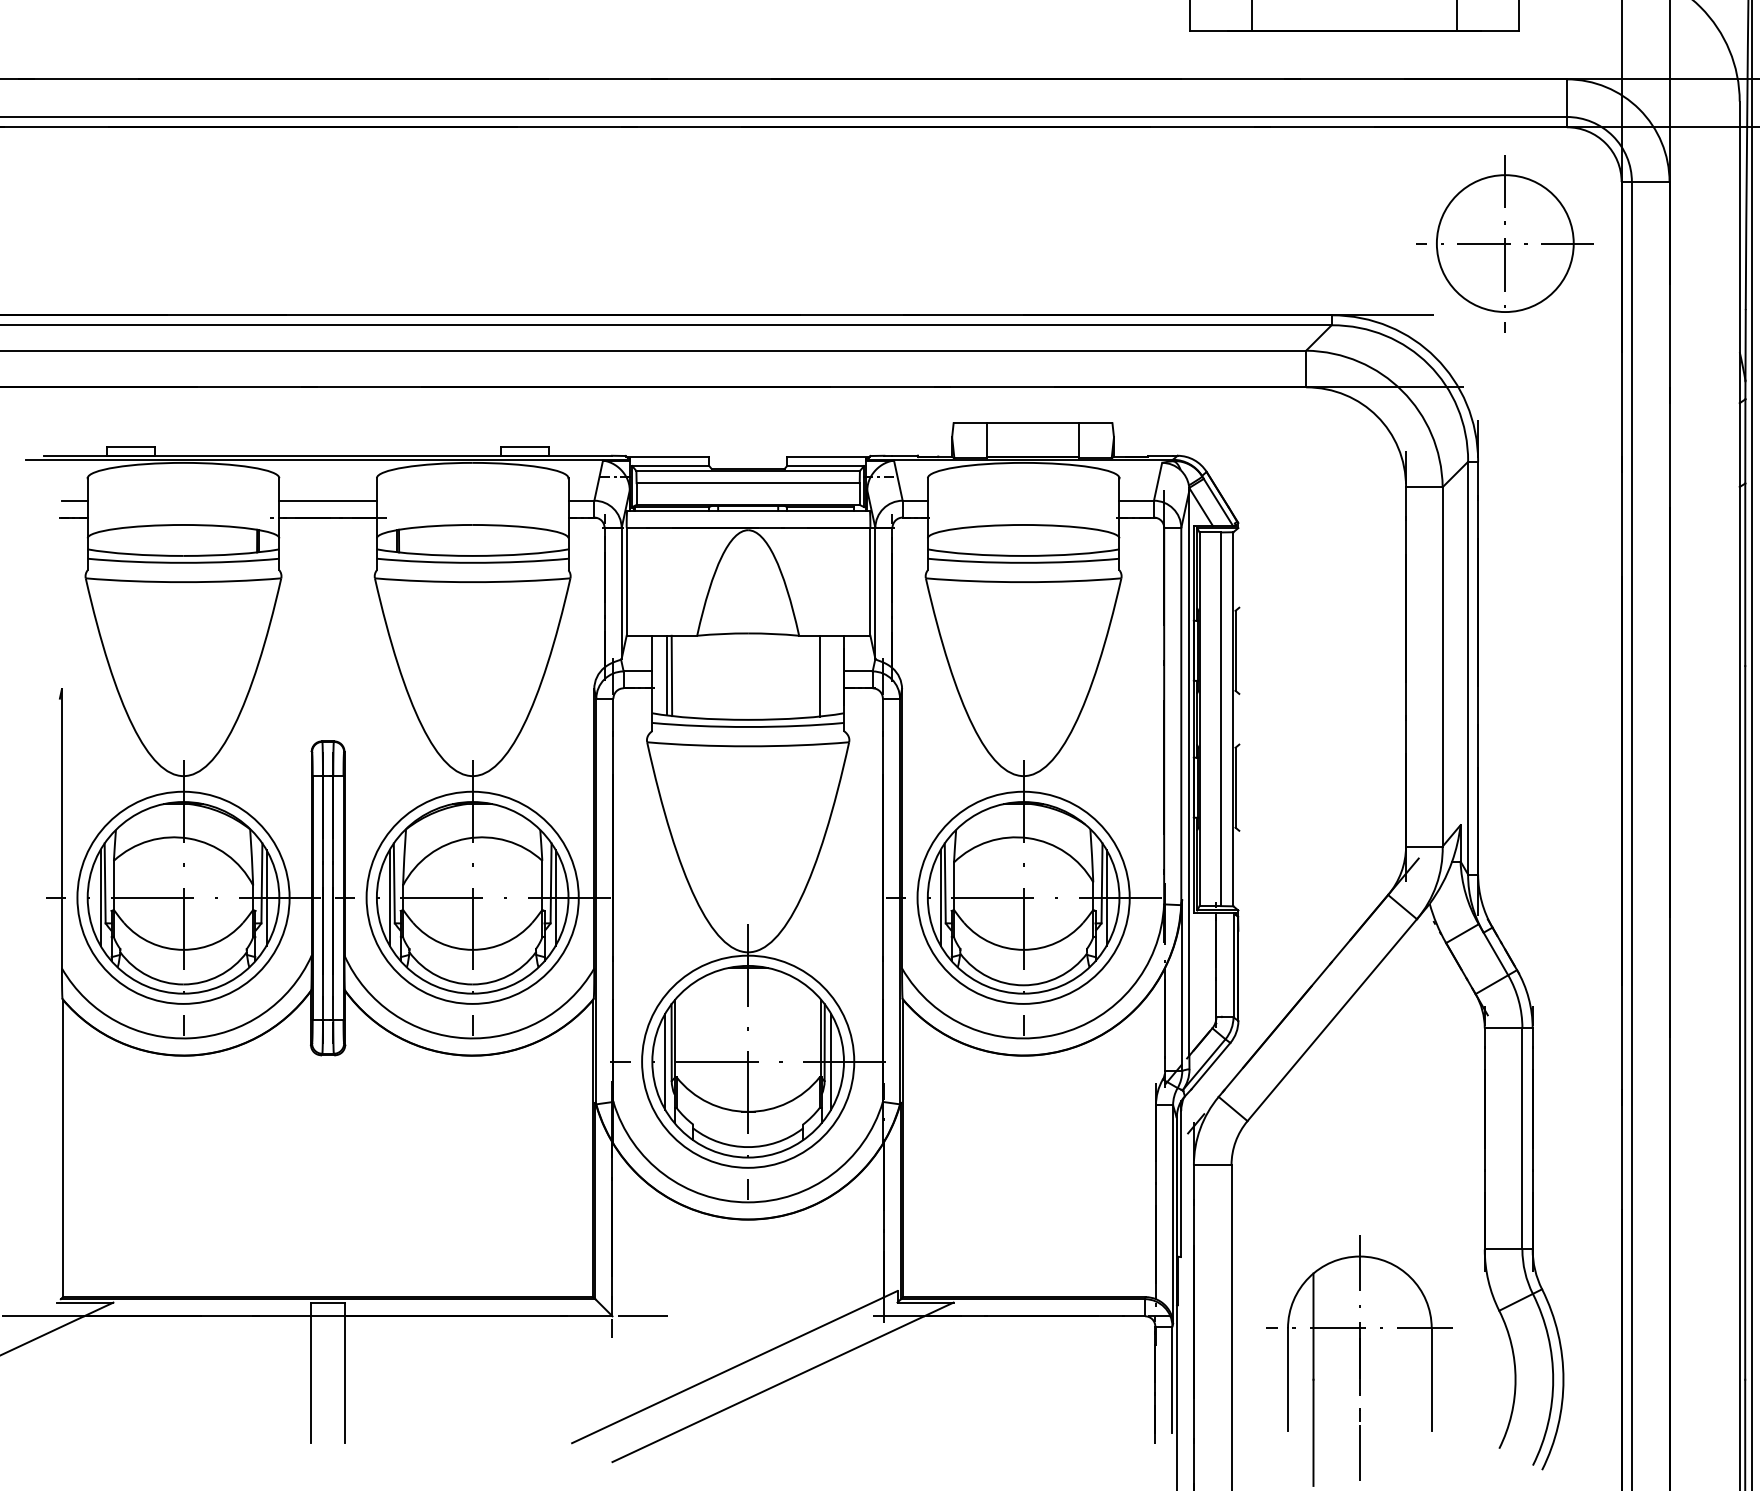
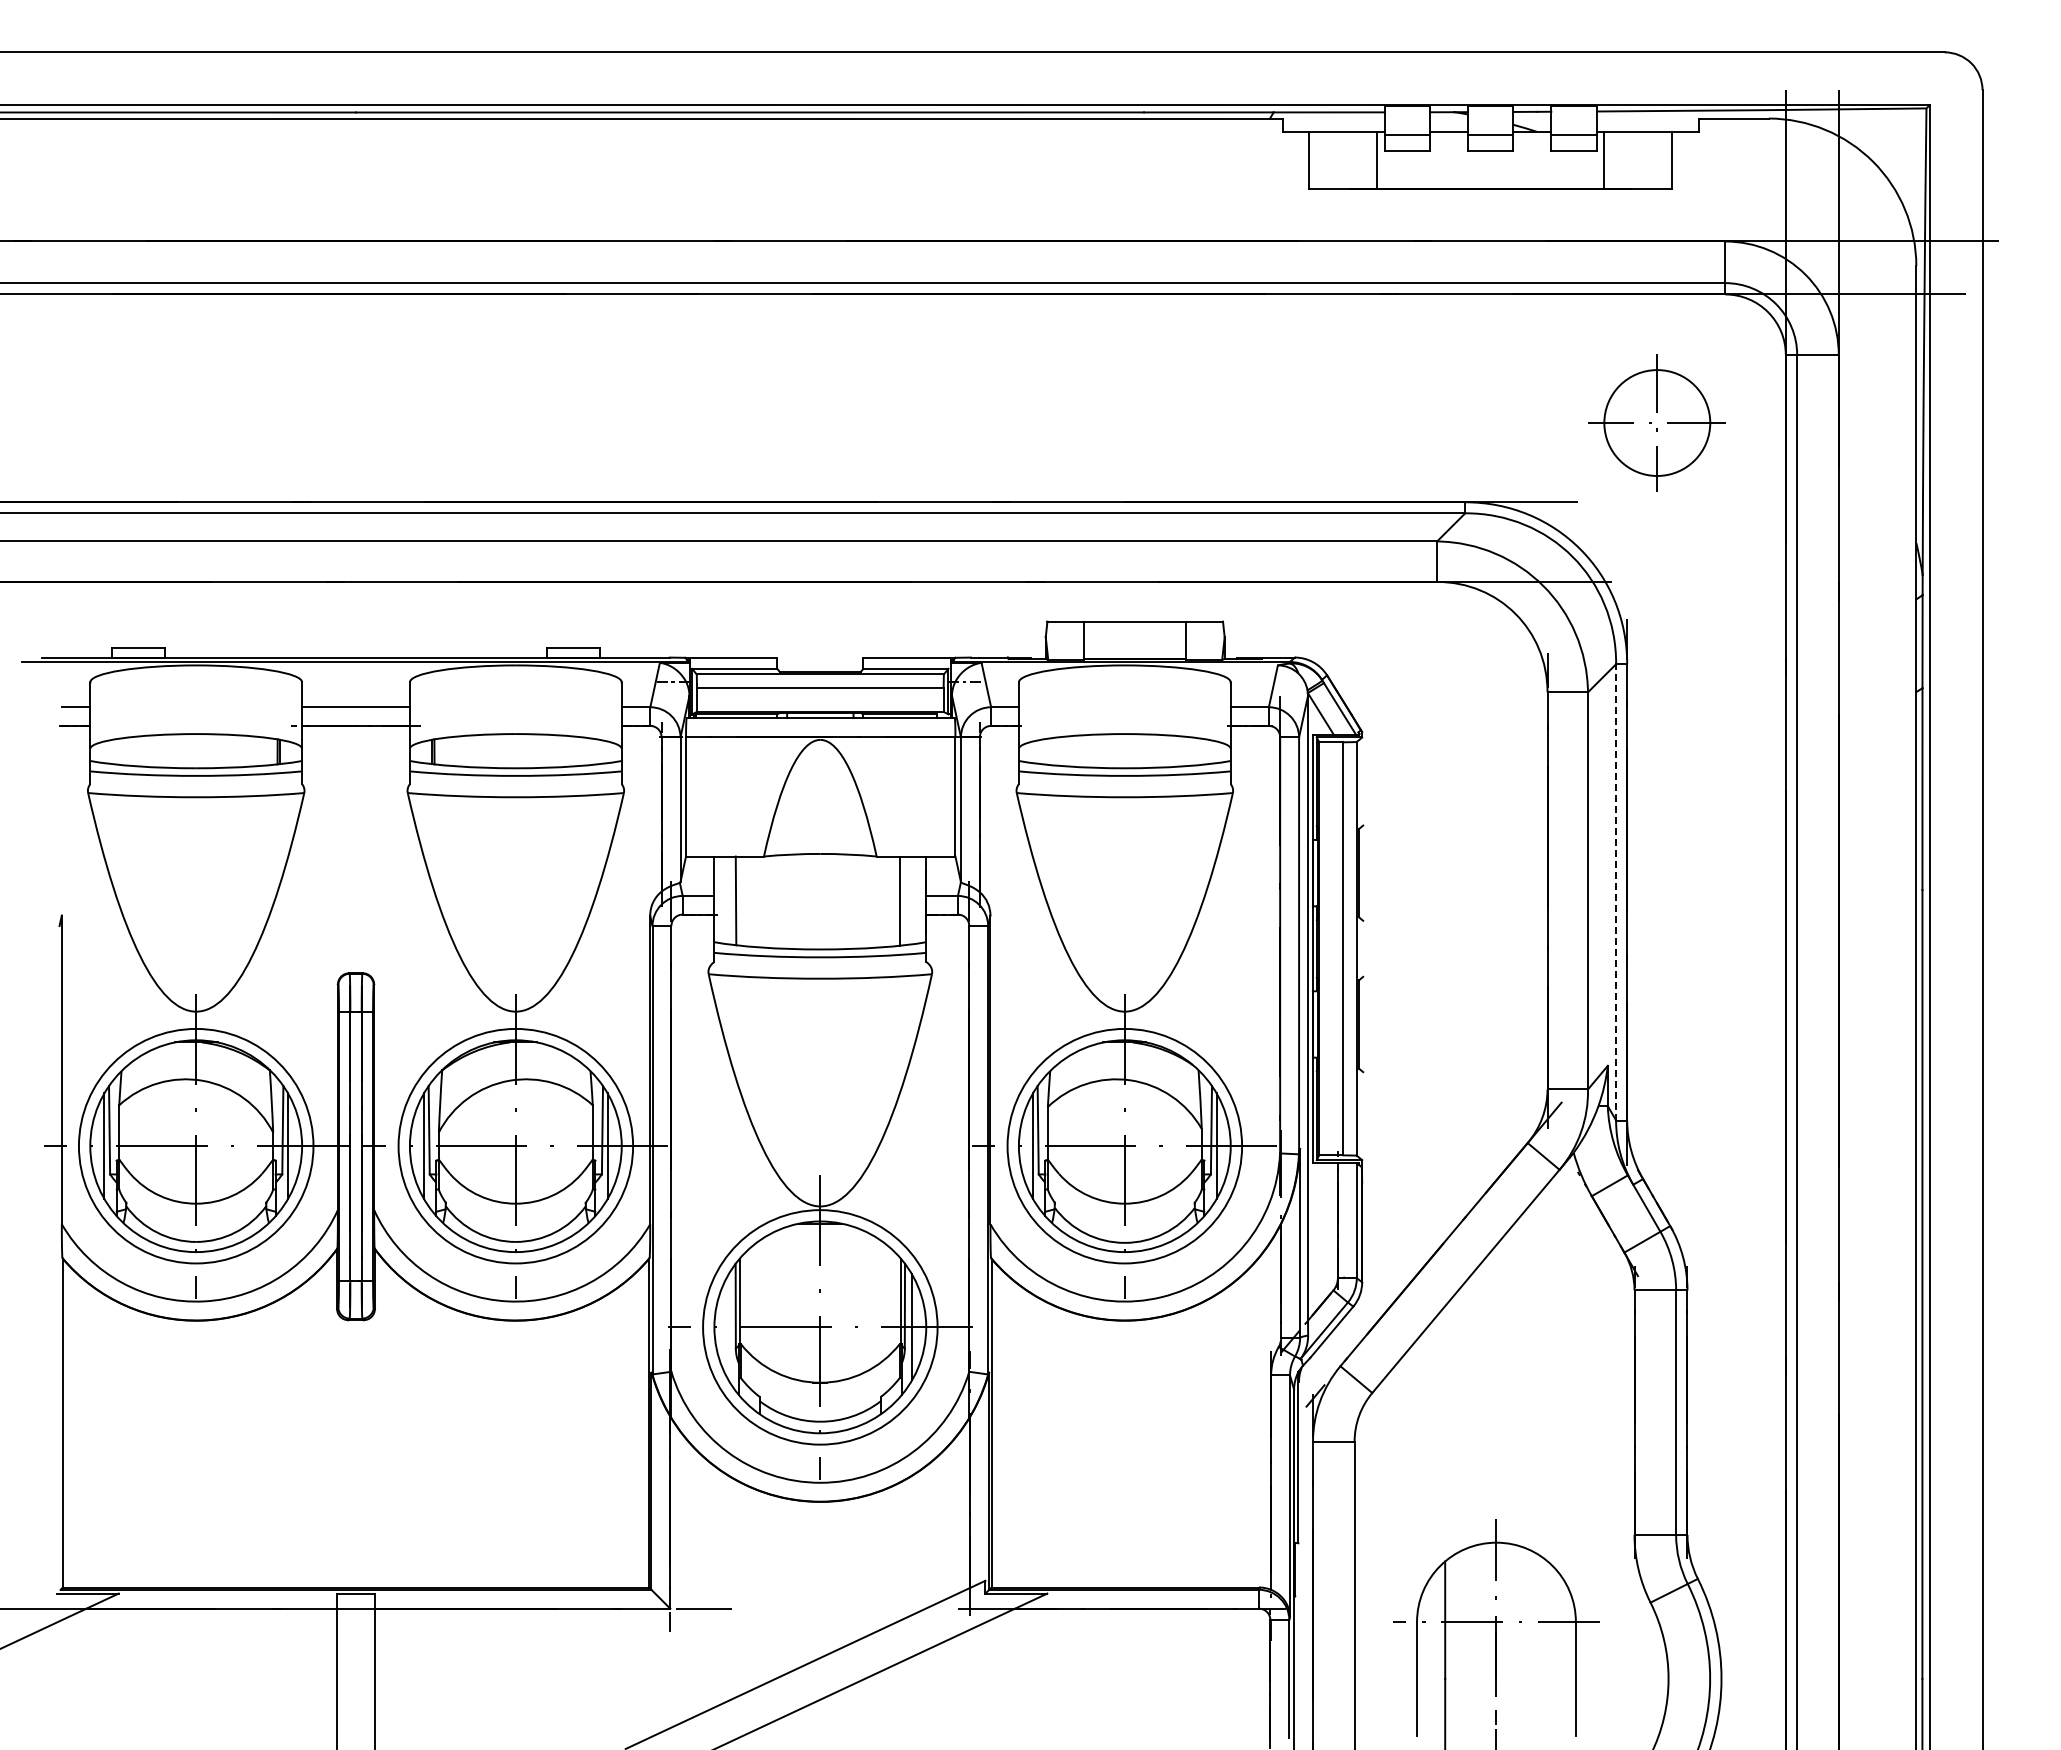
part: (1505, 243) -> (1657, 422), size x0.7
line: (1468, 667) -> (1616, 891), solid -> dashed
line: (666, 675) -> (730, 900), removed
line: (665, 1061) -> (728, 1327), removed

